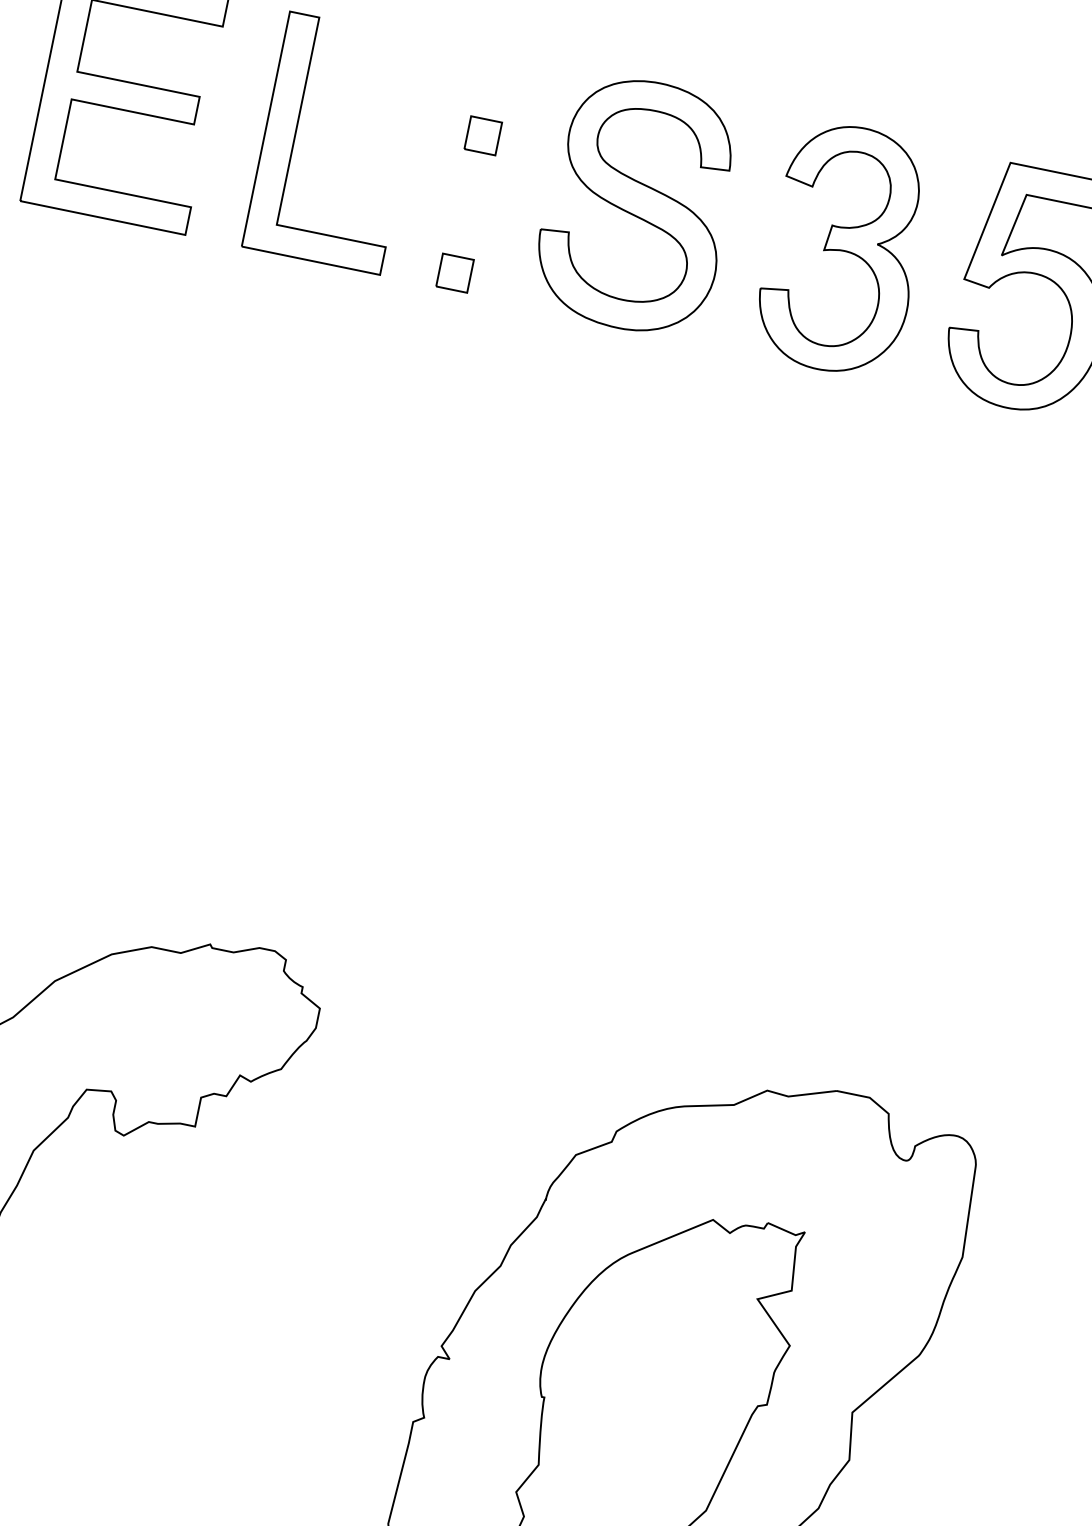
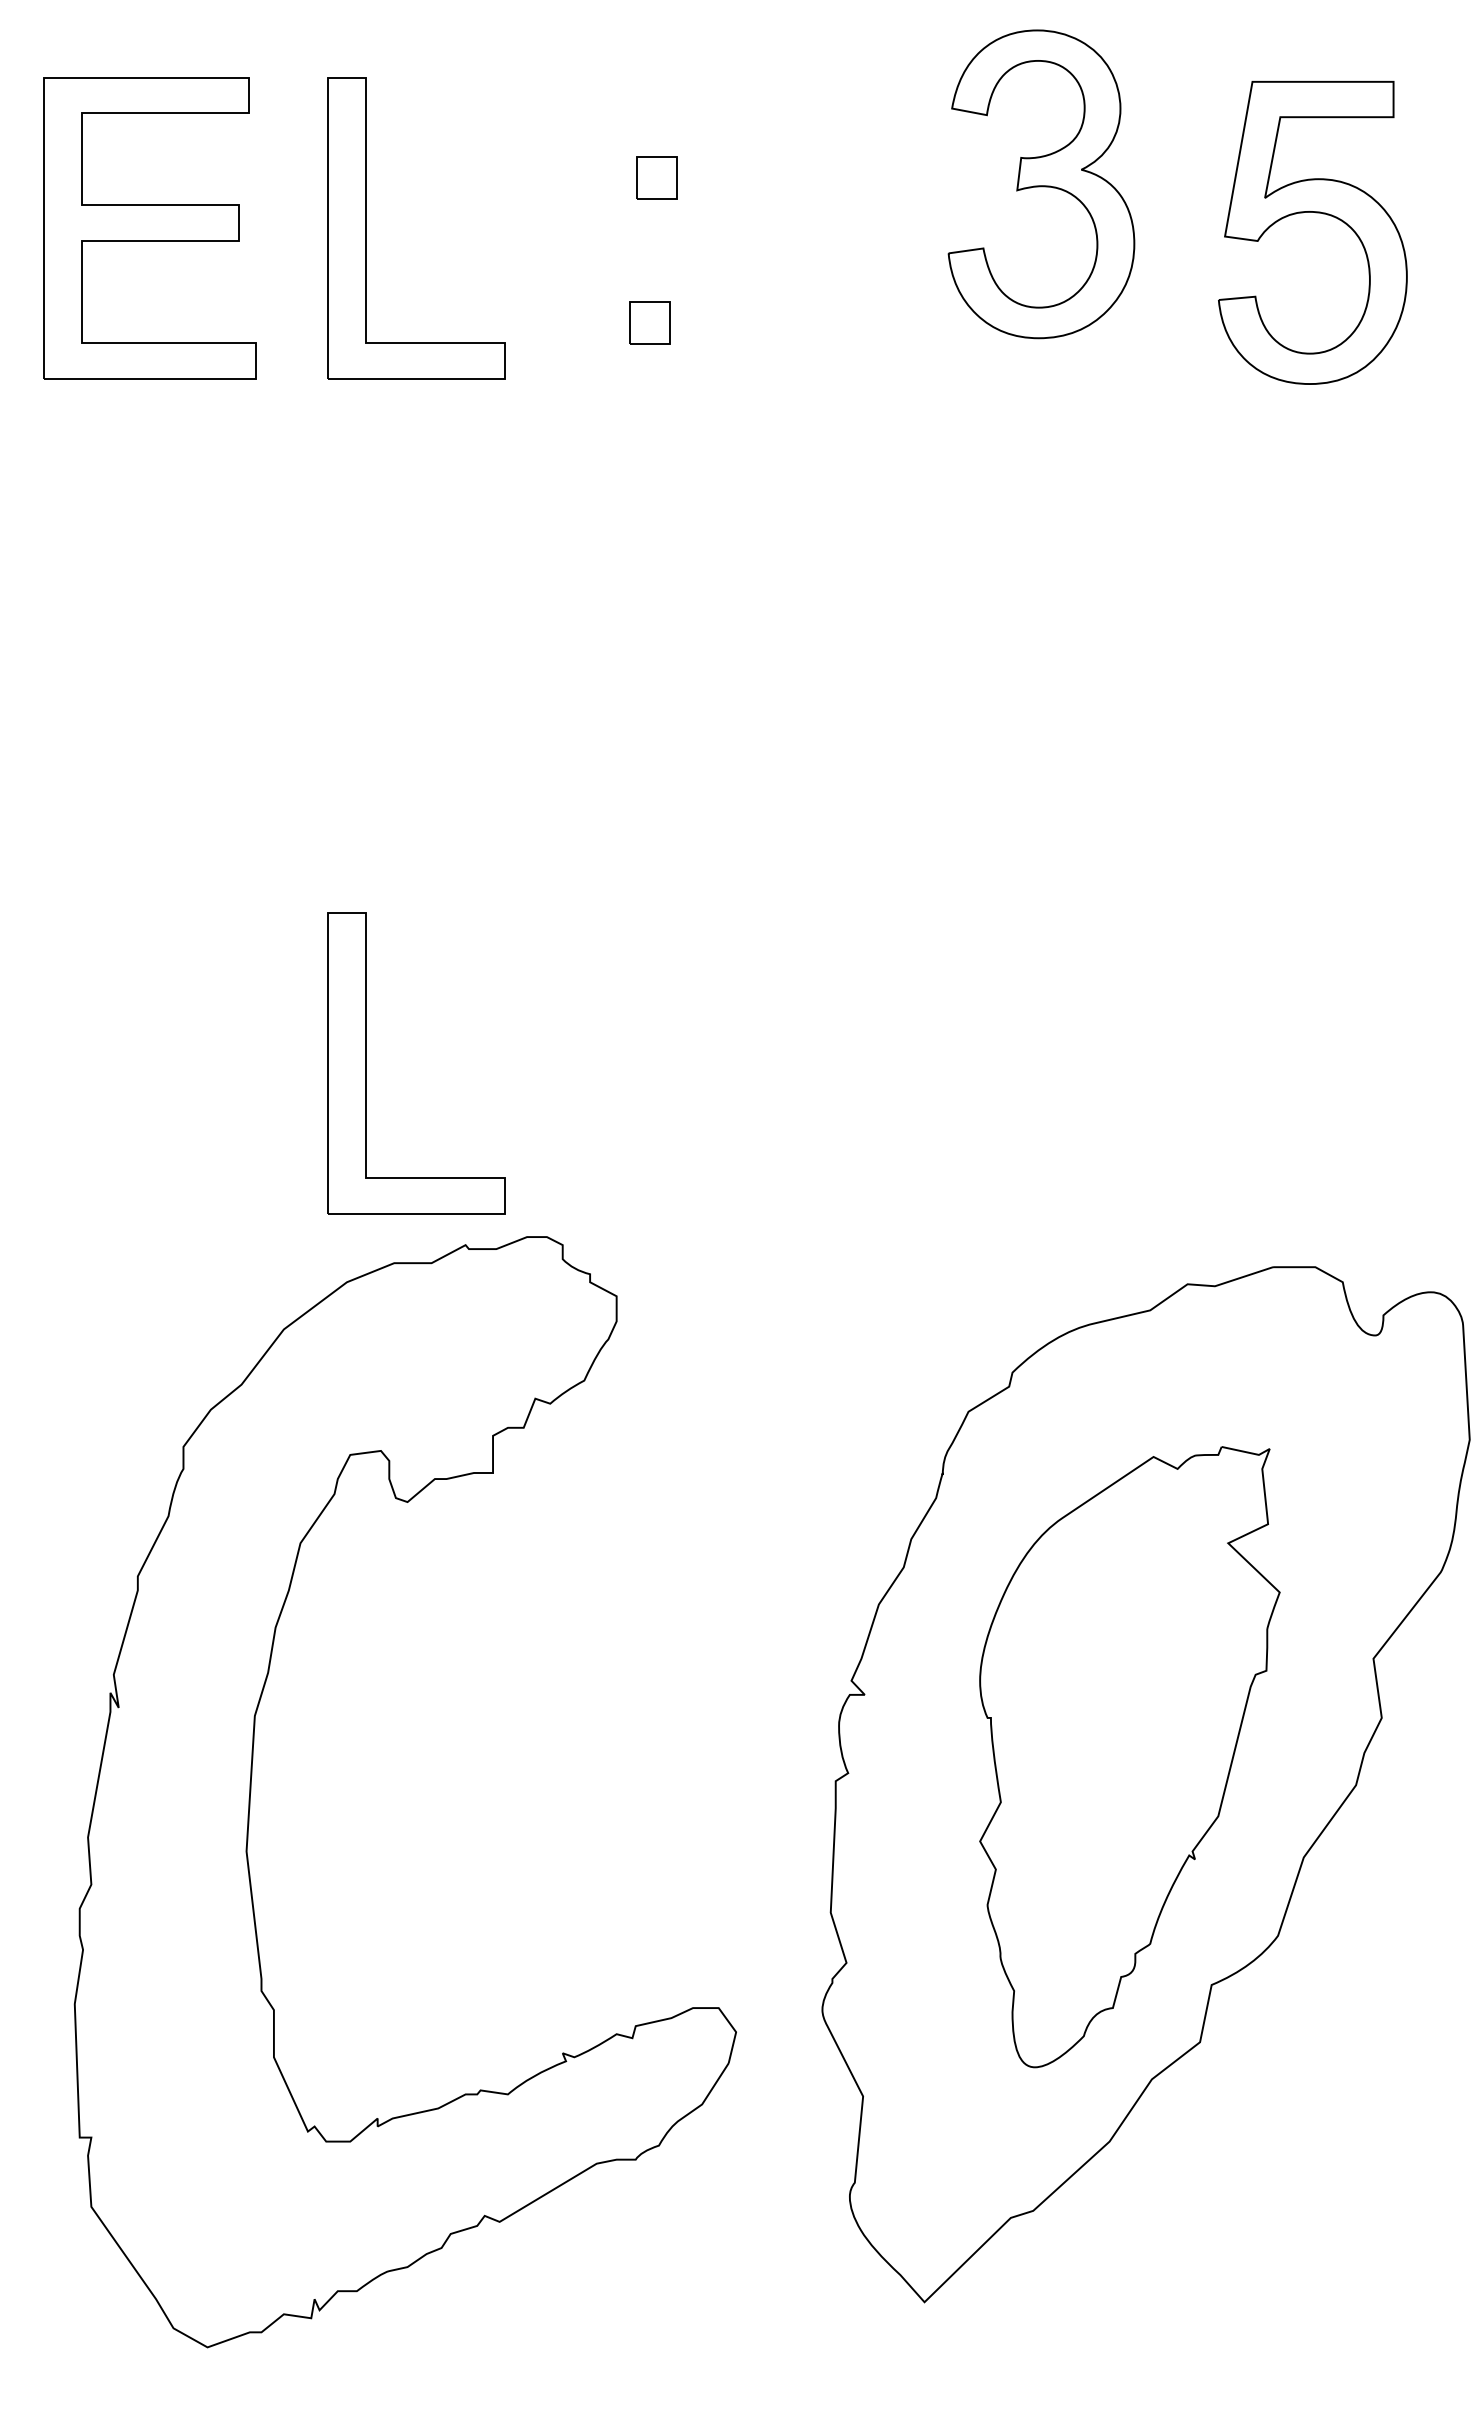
part: (482, 135) -> (656, 177), moved
part: (637, 204) -> (804, 227), removed
part: (843, 249) -> (1041, 184), moved
part: (454, 272) -> (649, 322), moved
part: (162, 786) -> (366, 1063), added

